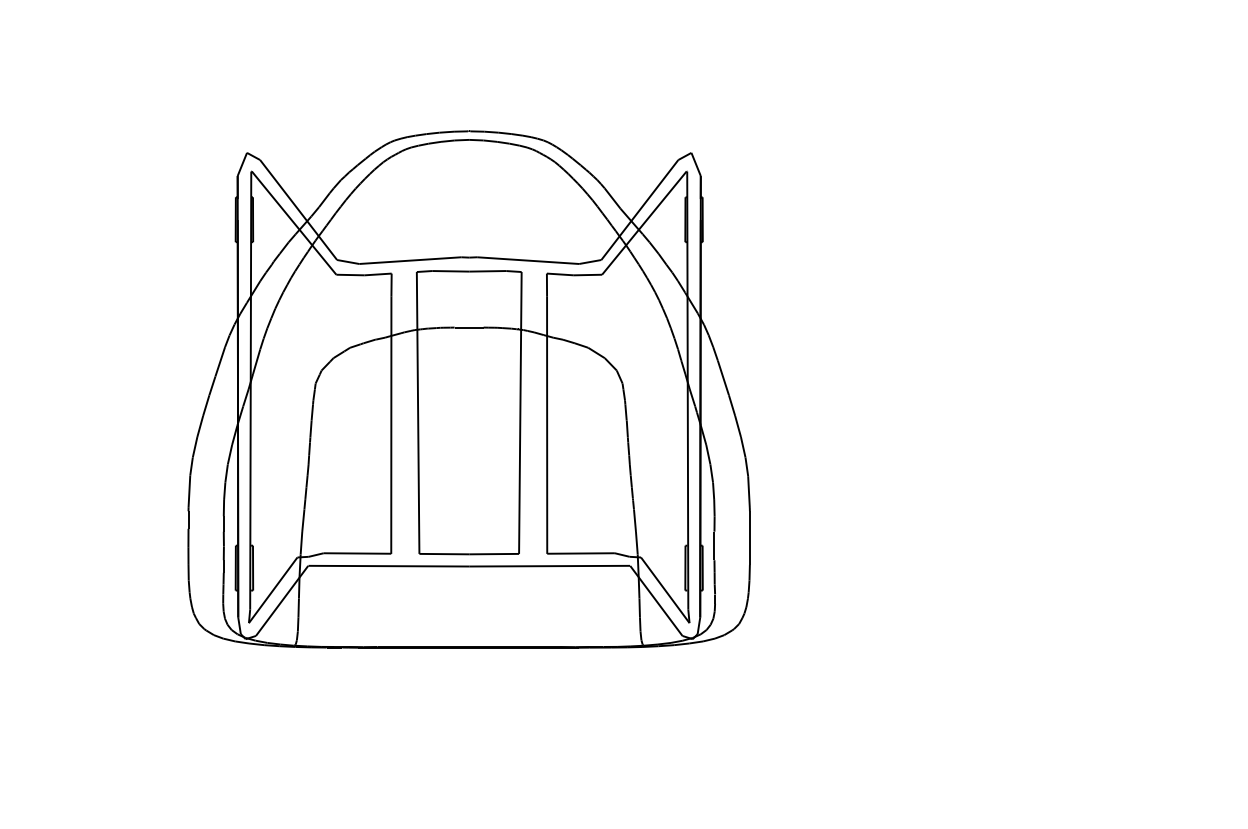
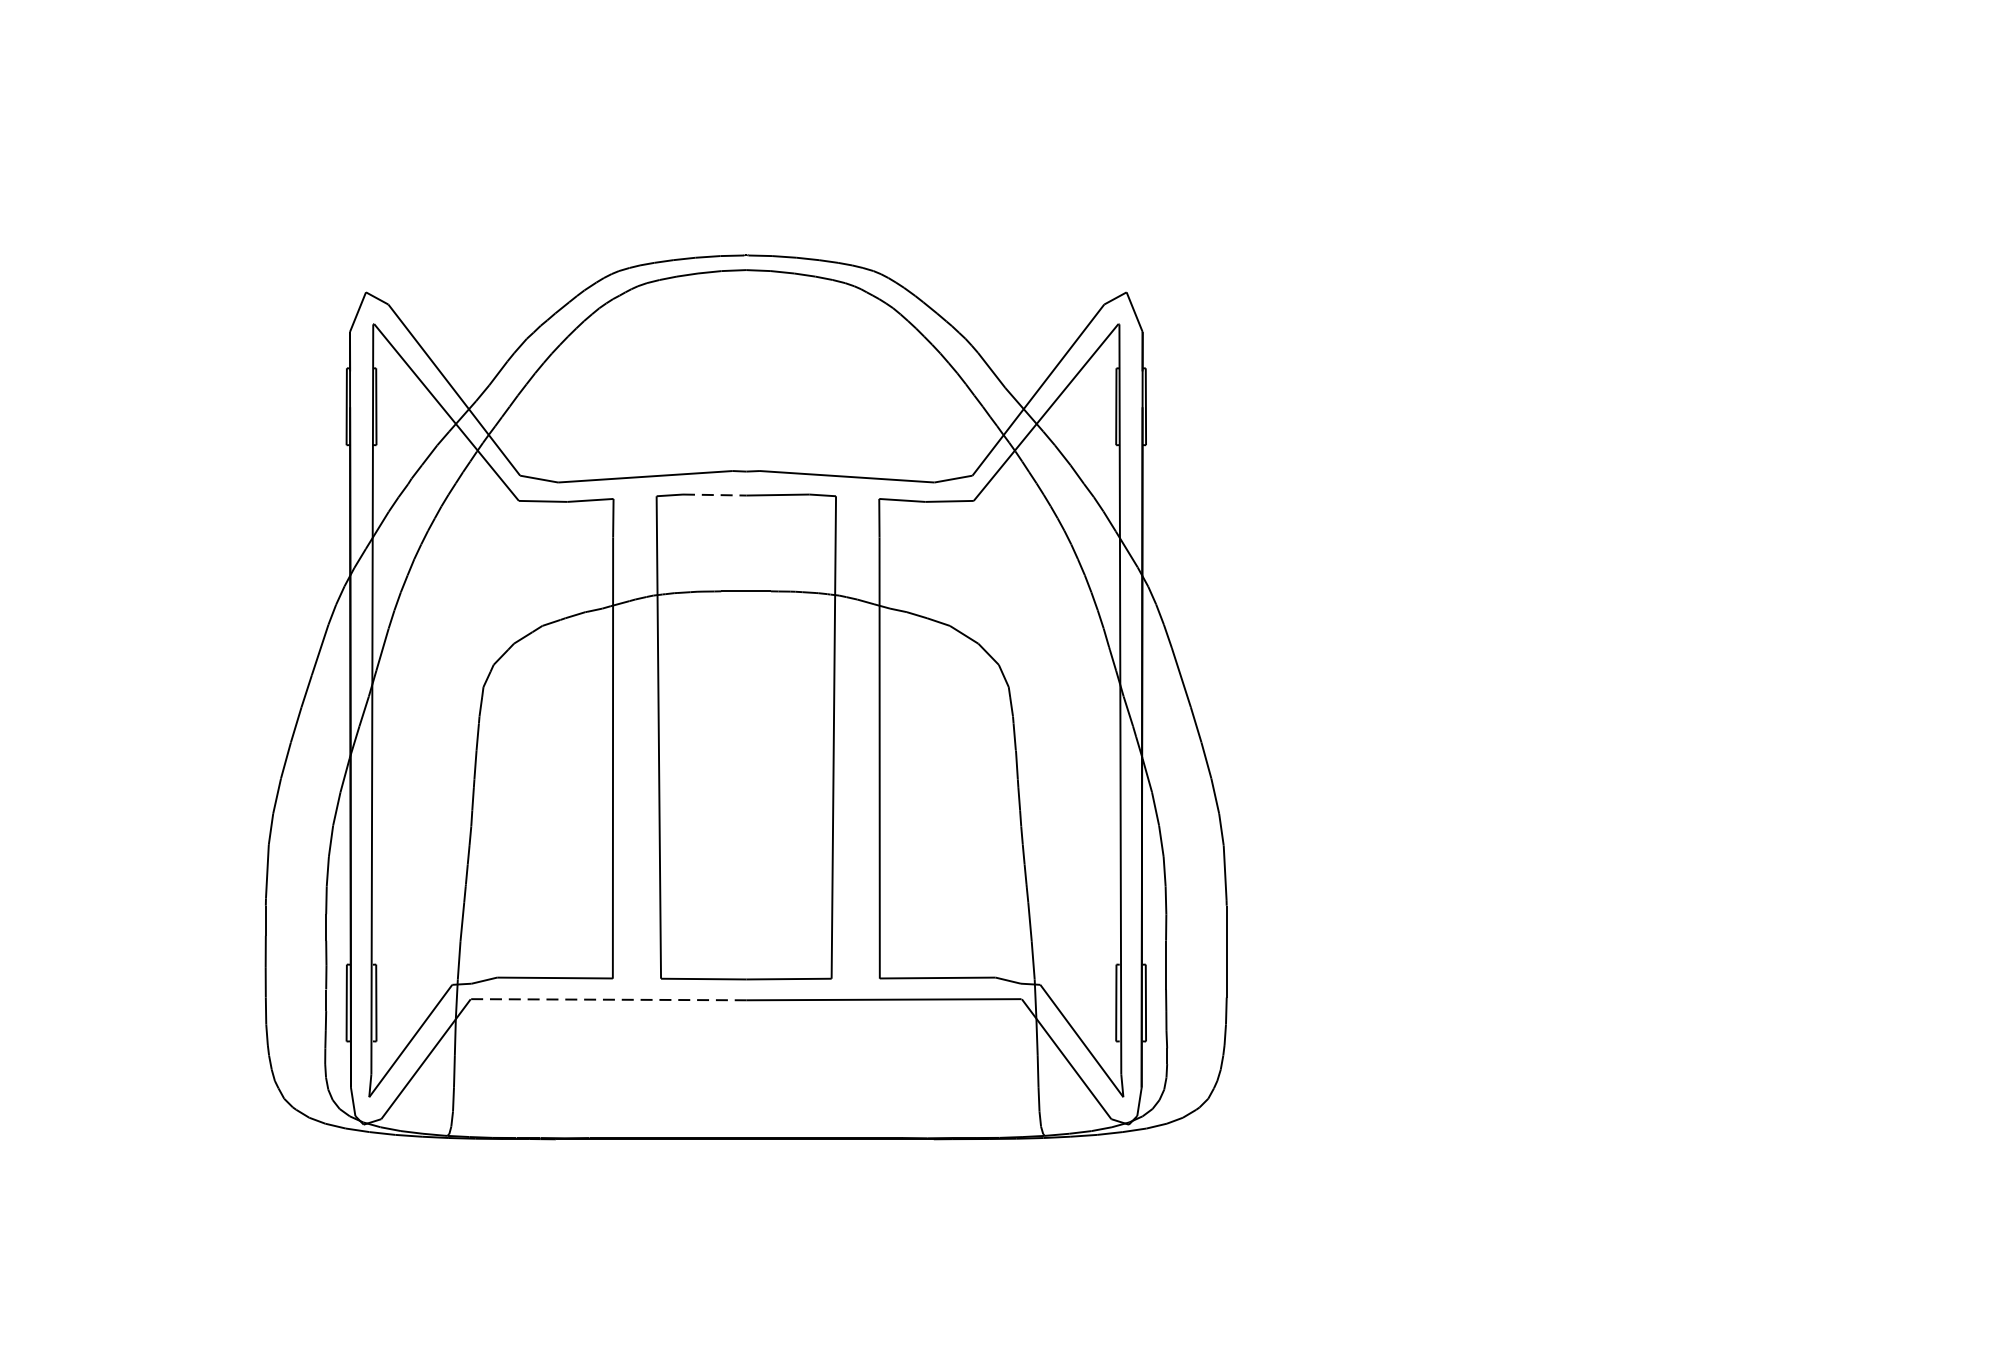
line: (450, 271) -> (714, 495), solid -> dashed
line: (389, 566) -> (609, 1000), solid -> dashed

